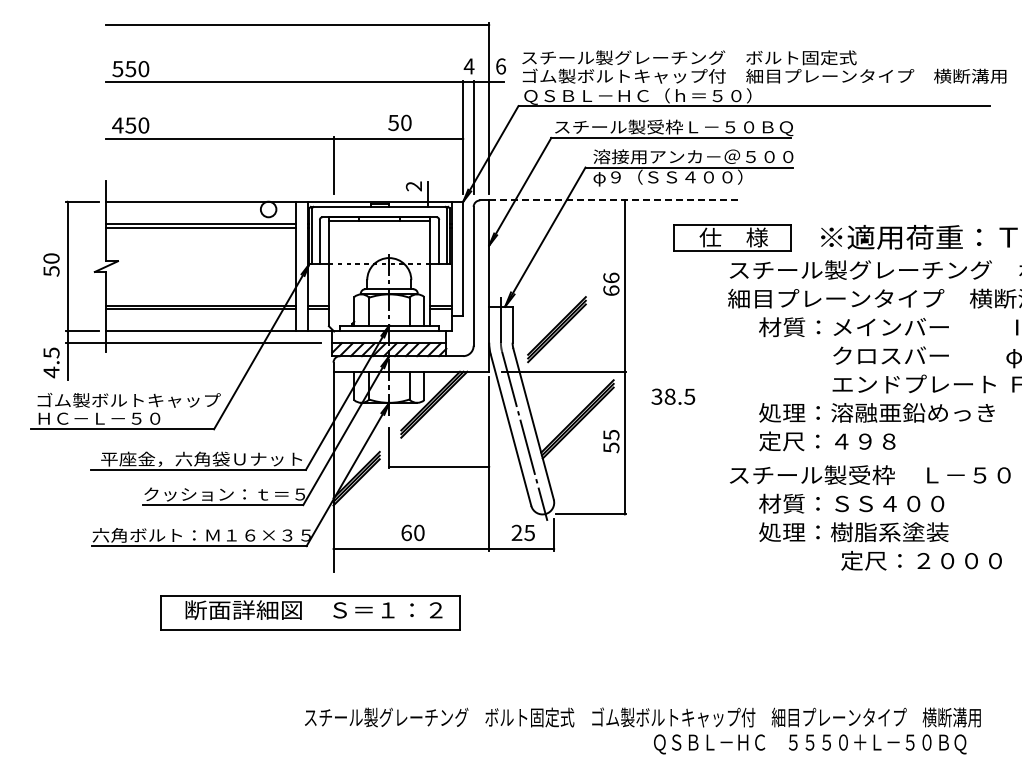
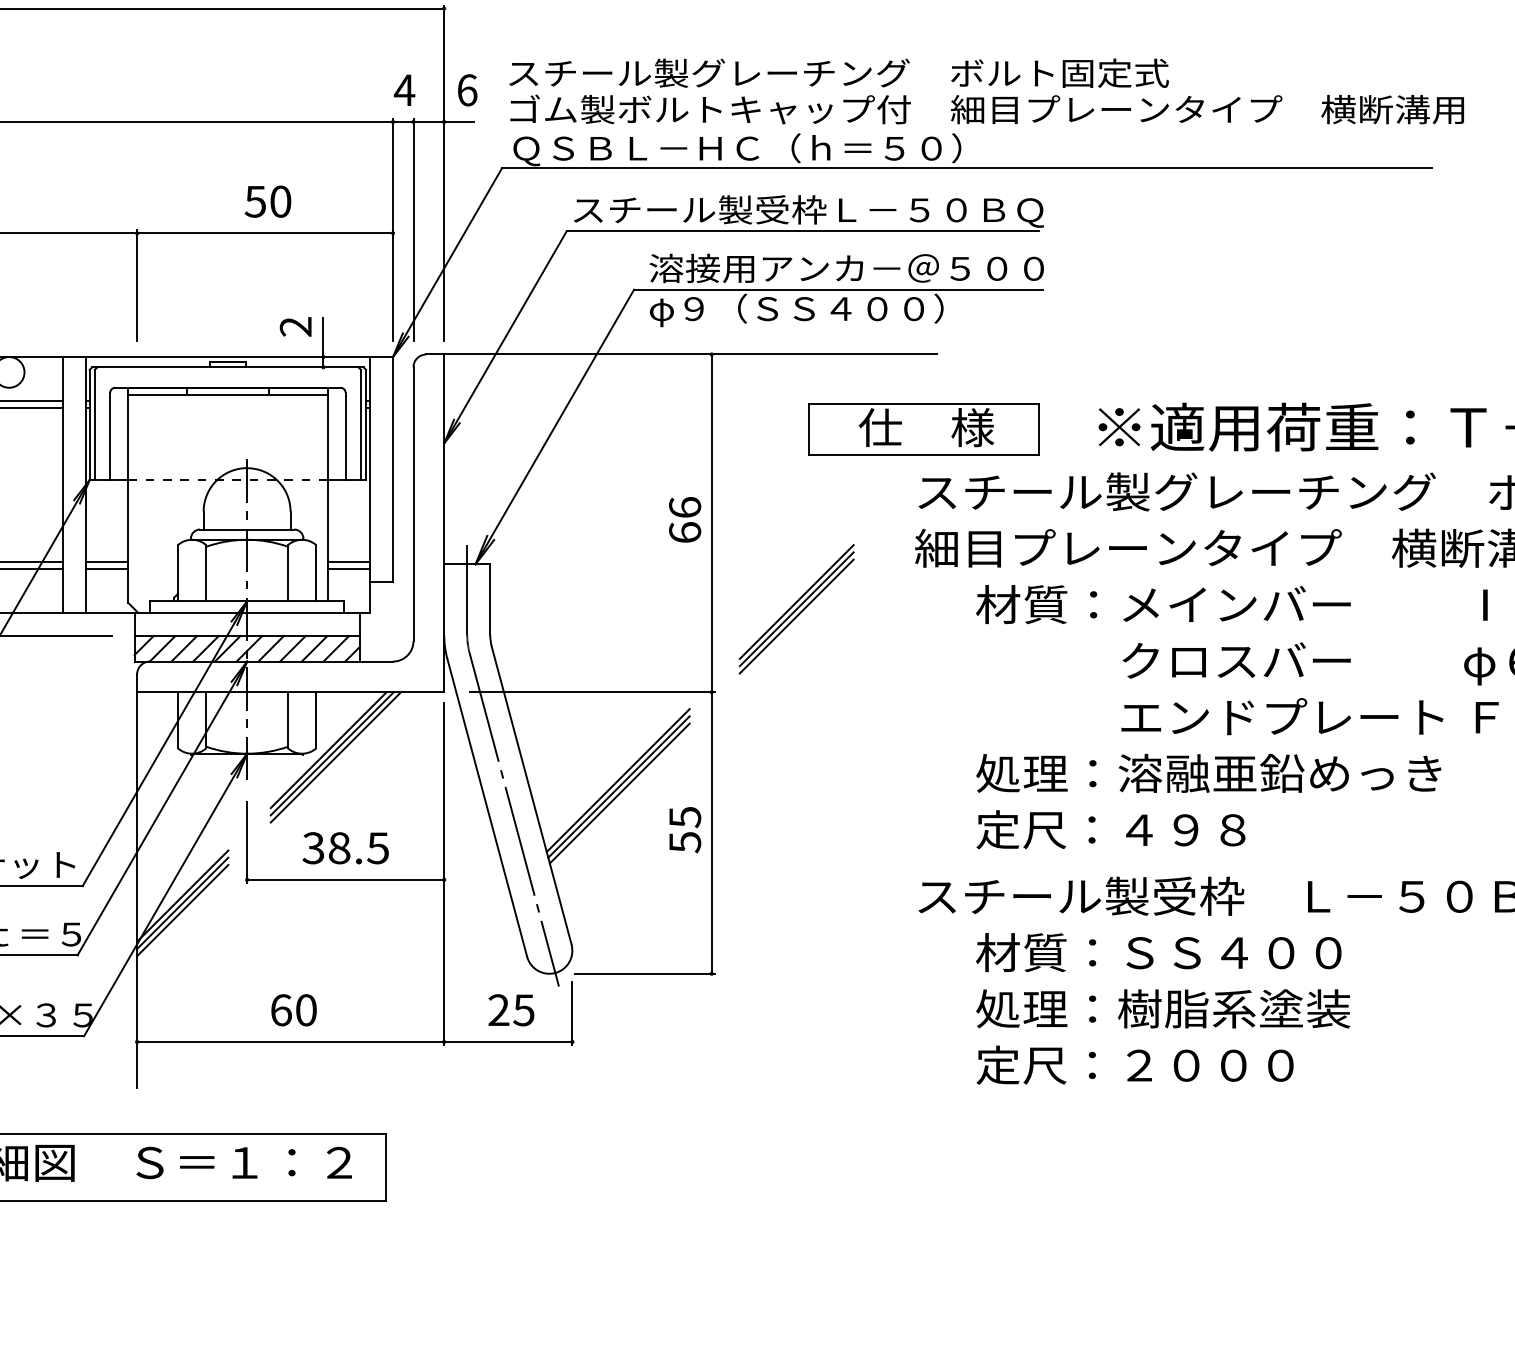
line: (614, 200) -> (691, 354), dashed -> solid
part: (556, 329) -> (795, 609), moved
text: (673, 396) -> (346, 847), moved
text: (921, 560) -> (1134, 1064), moved

